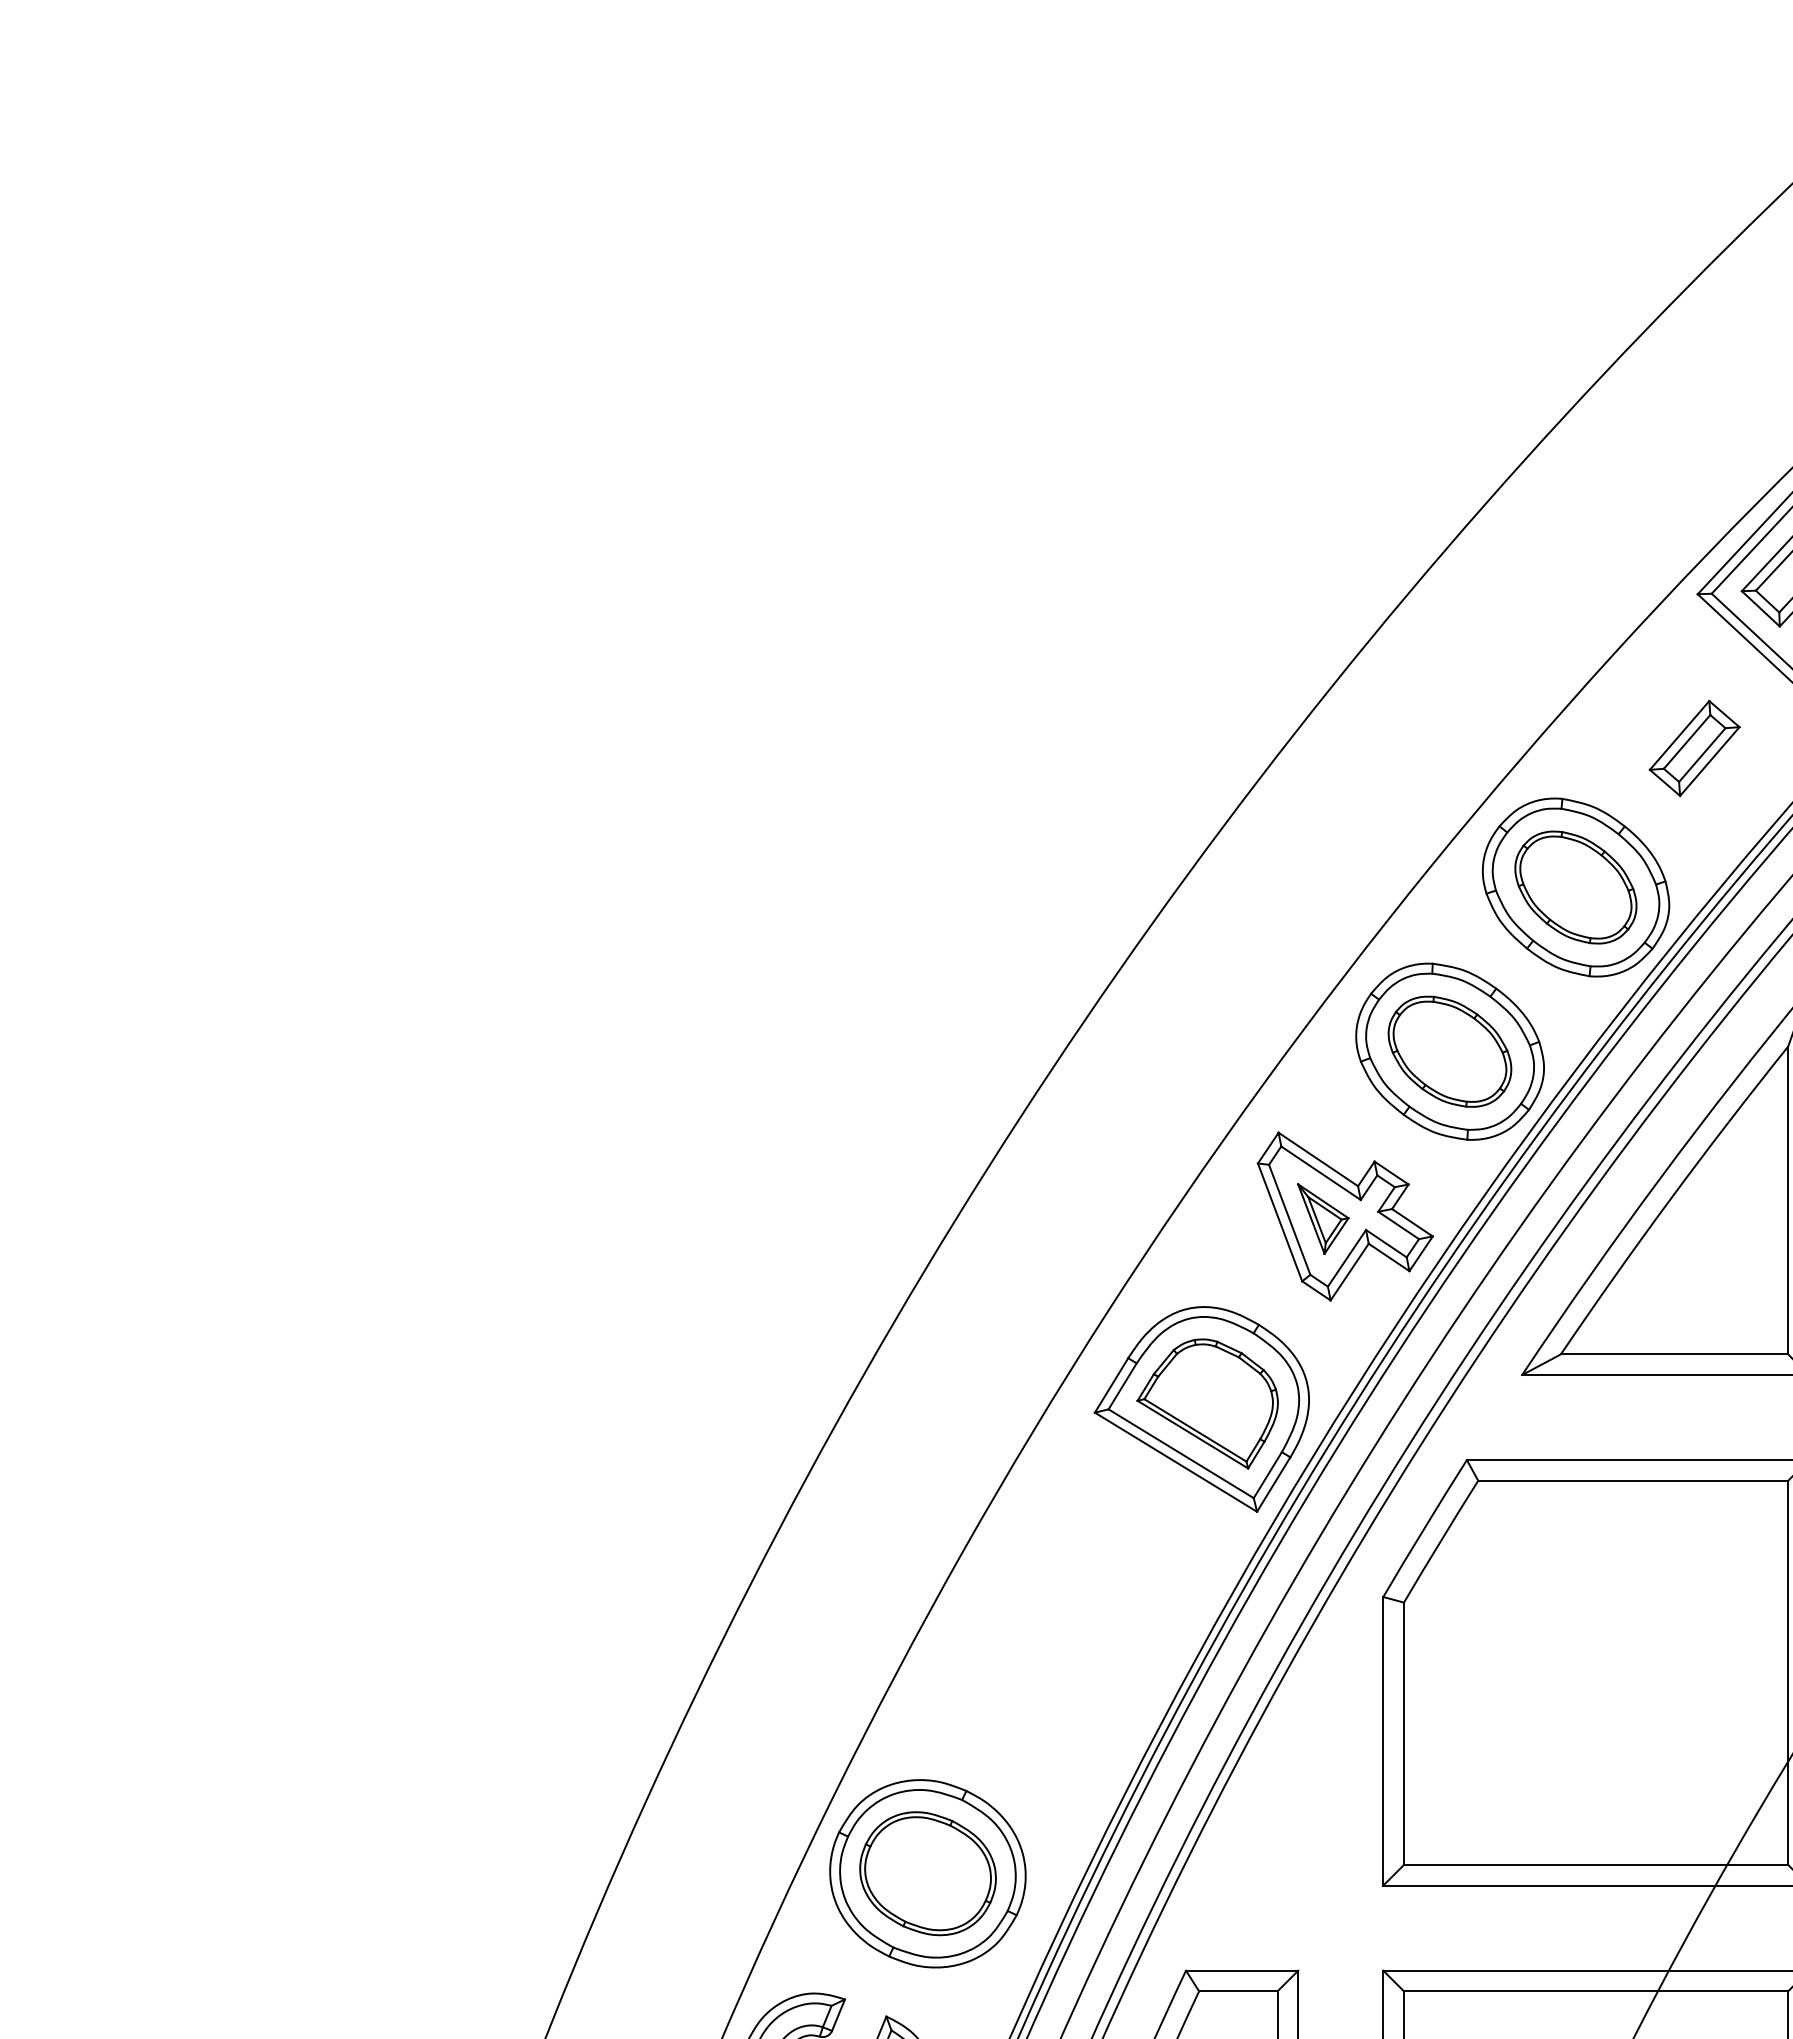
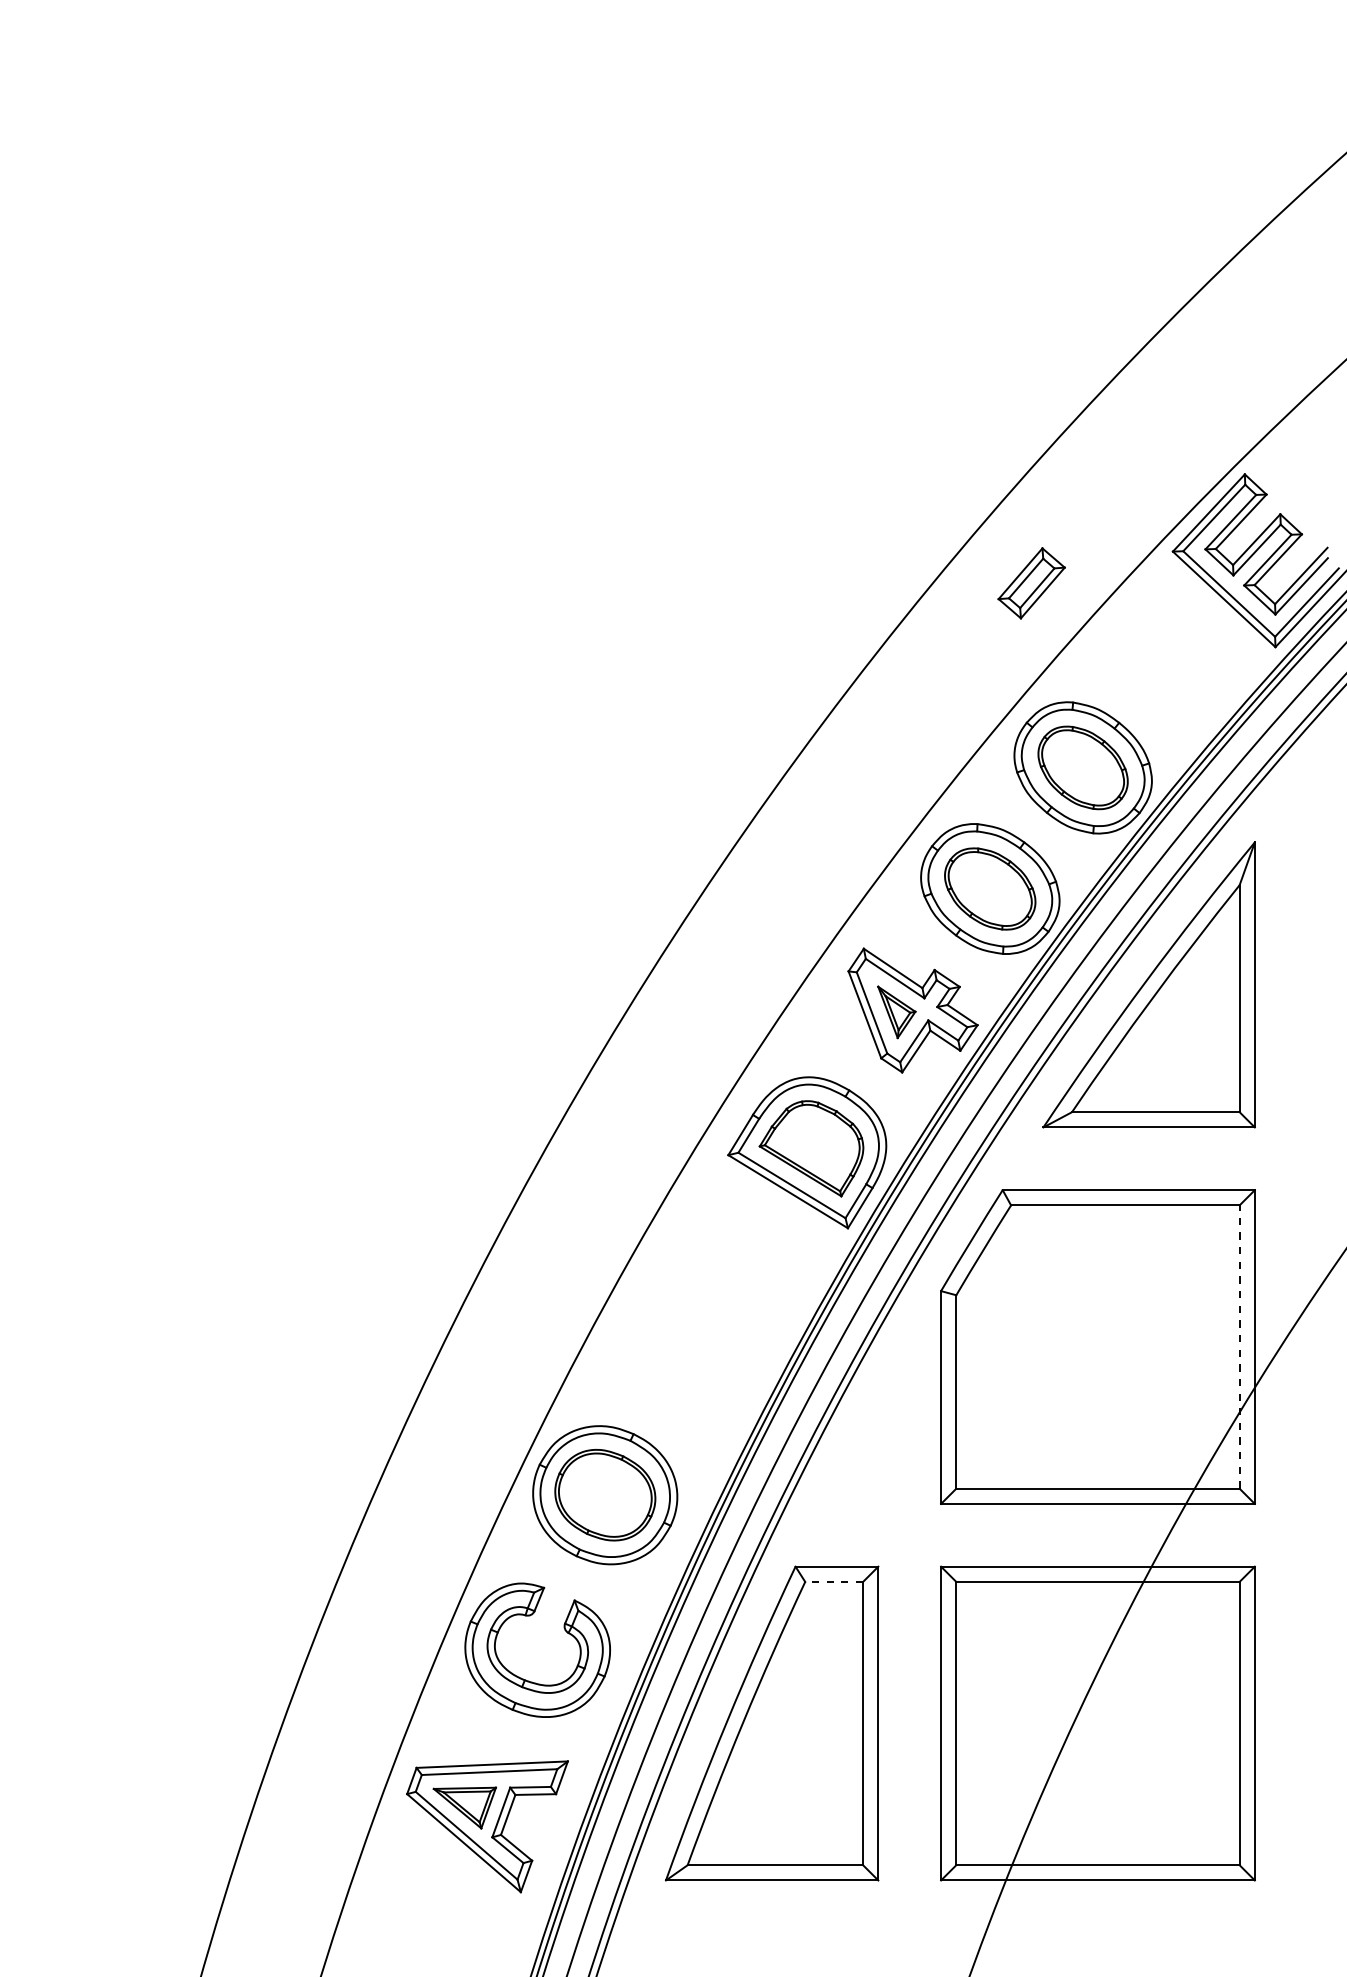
part: (1694, 748) -> (1031, 583), moved
line: (1787, 1673) -> (1239, 1347), solid -> dashed
line: (1238, 1990) -> (834, 1581), solid -> dashed

